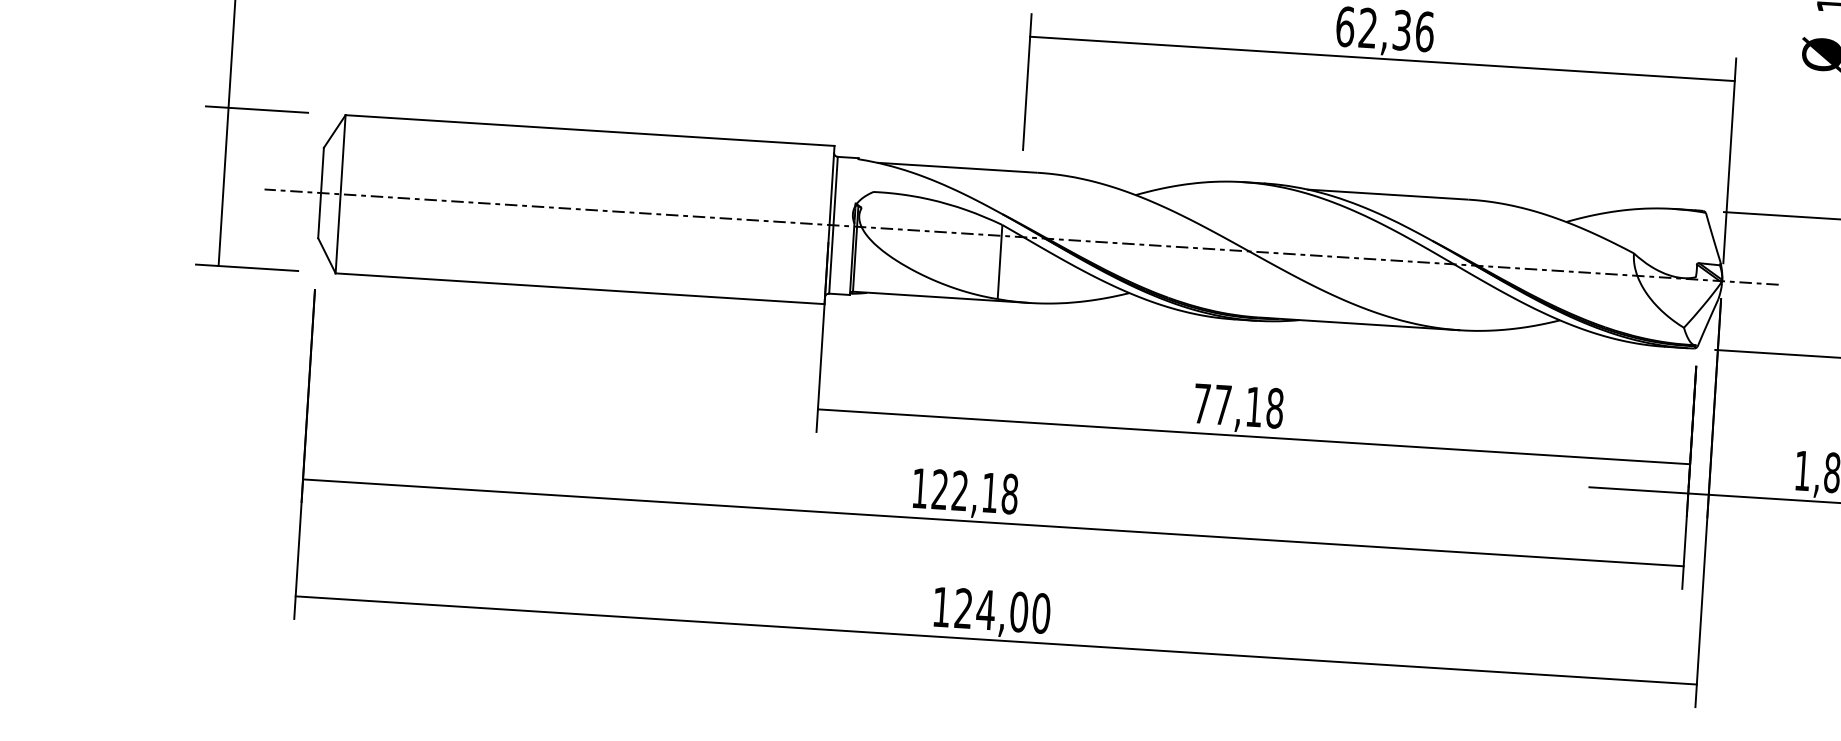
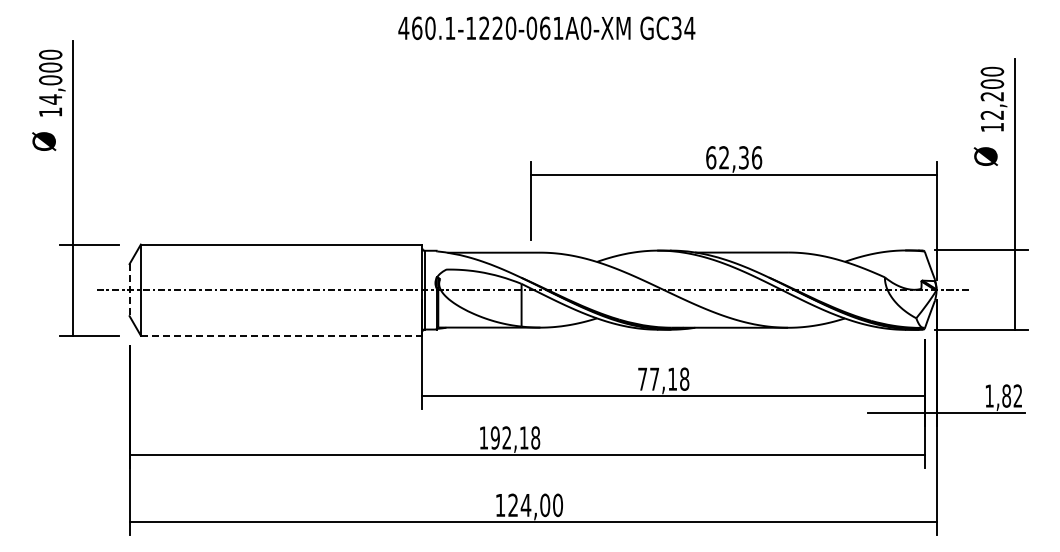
line: (320, 193) -> (129, 290), solid -> dashed
line: (579, 288) -> (281, 335), solid -> dashed
text: (938, 488) -> (494, 437), 122,18 -> 192,18

